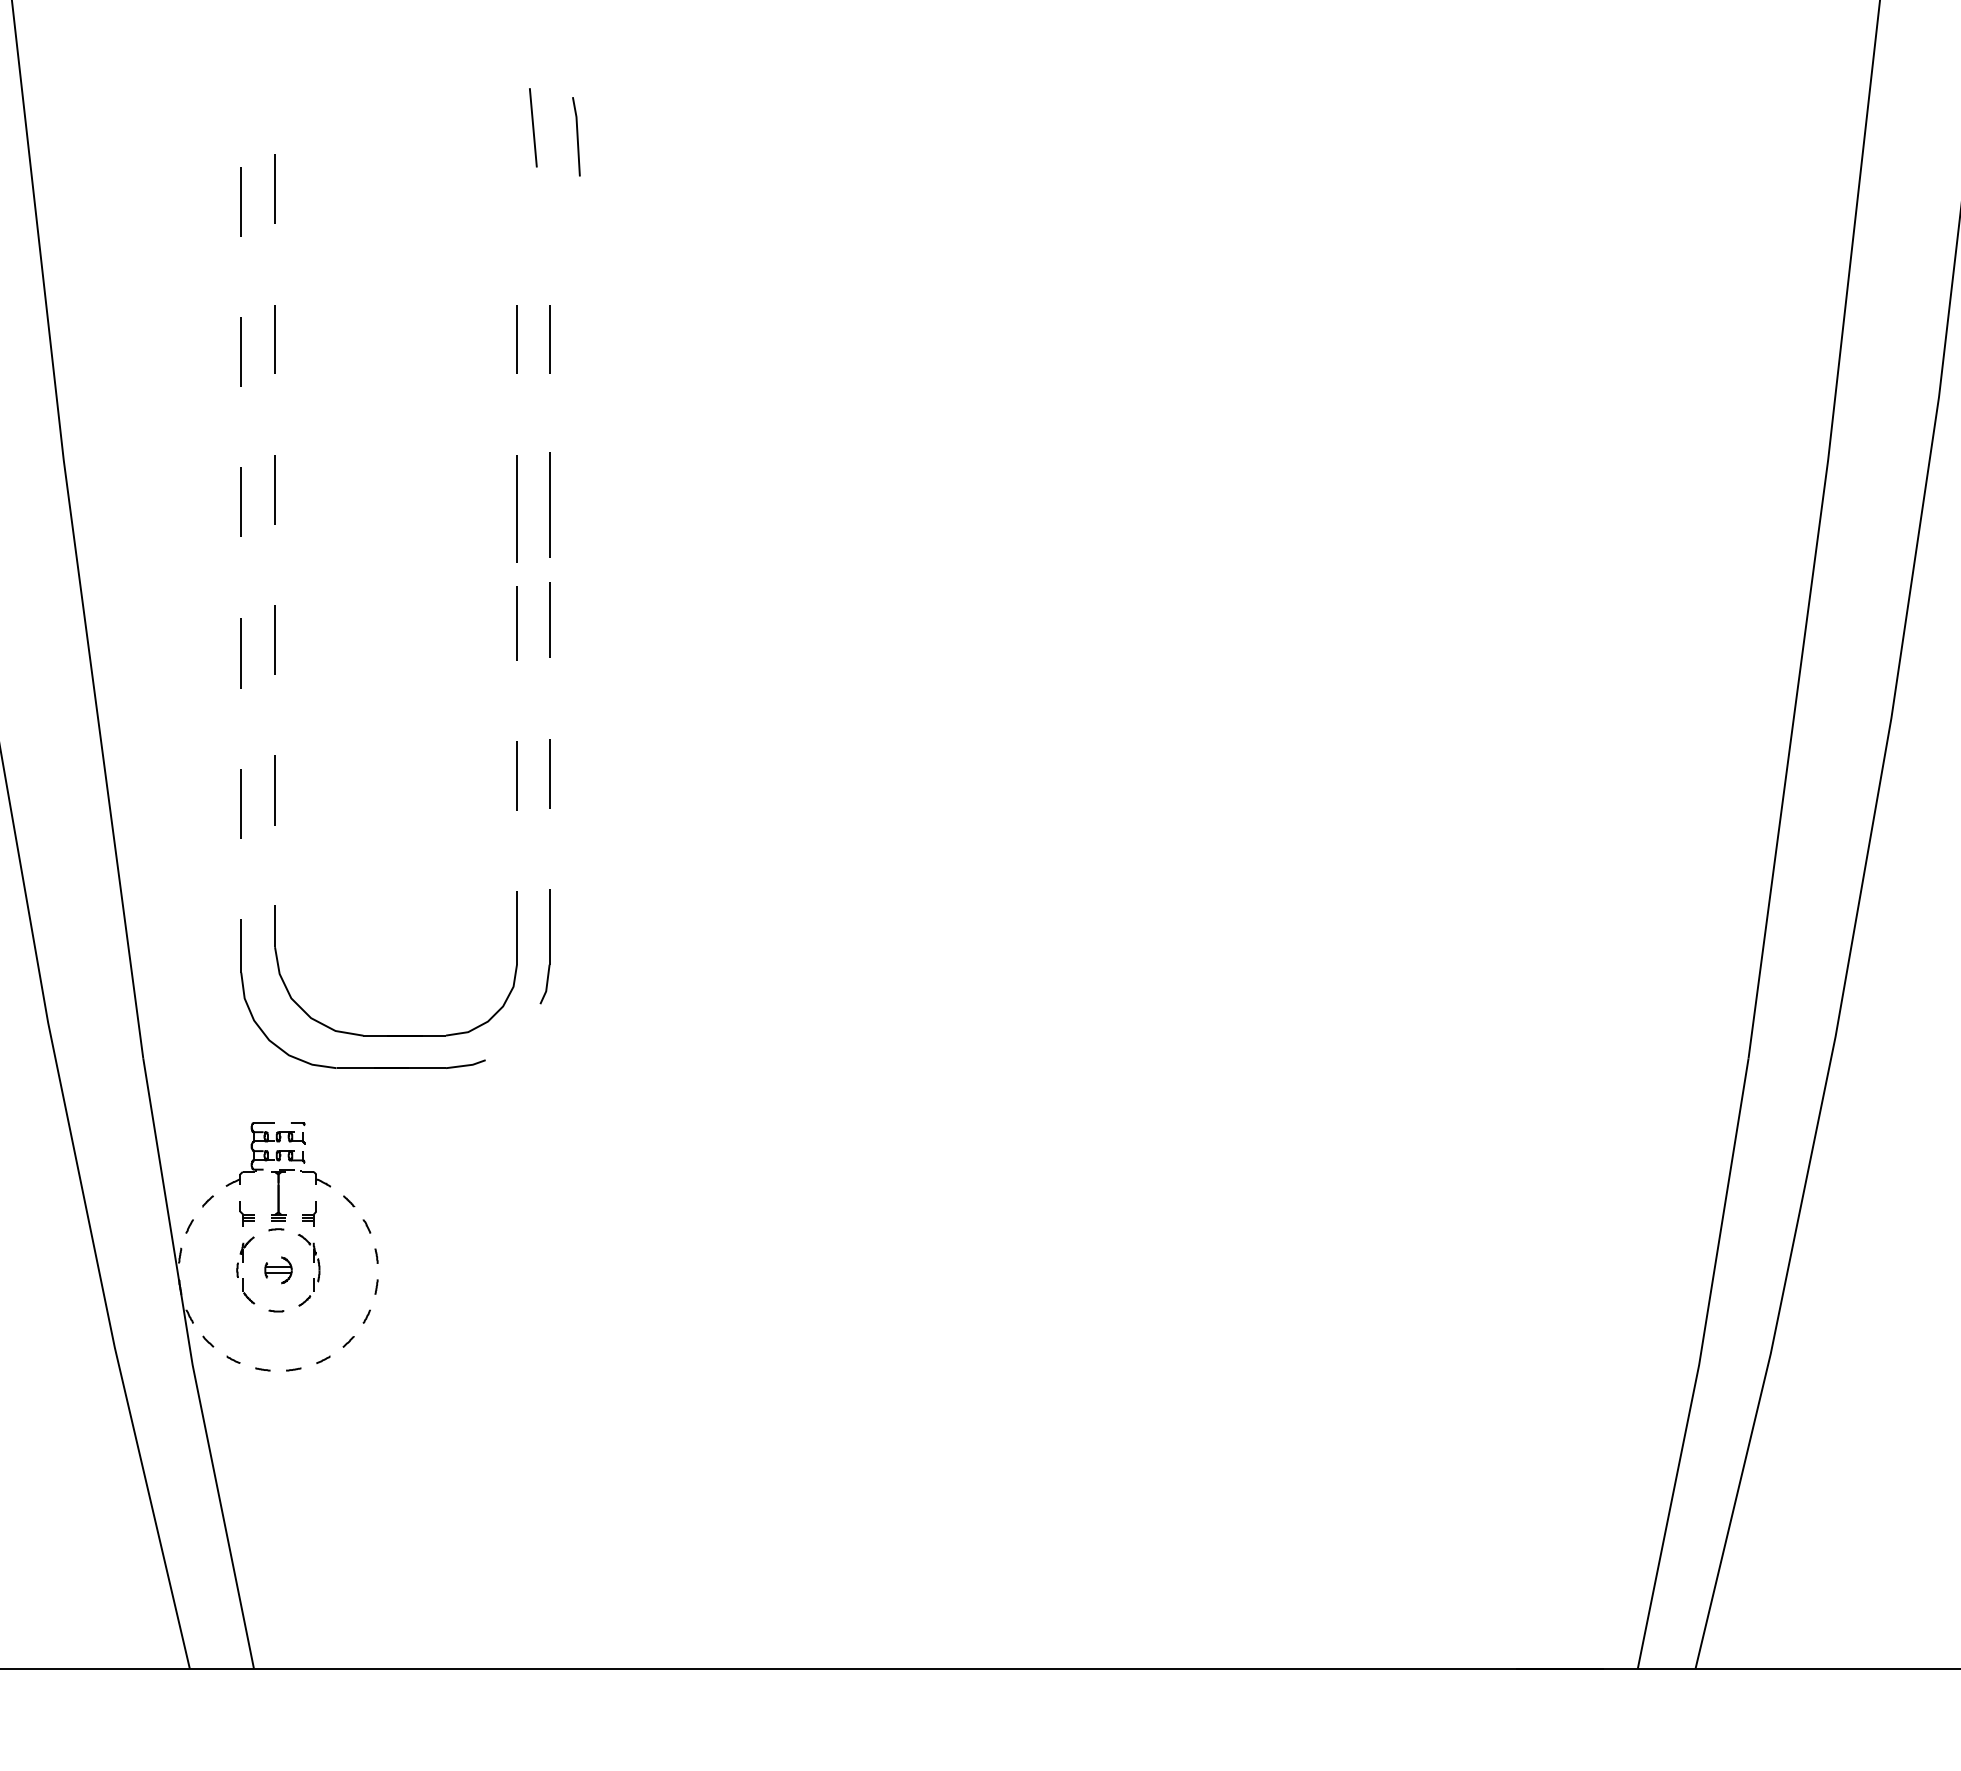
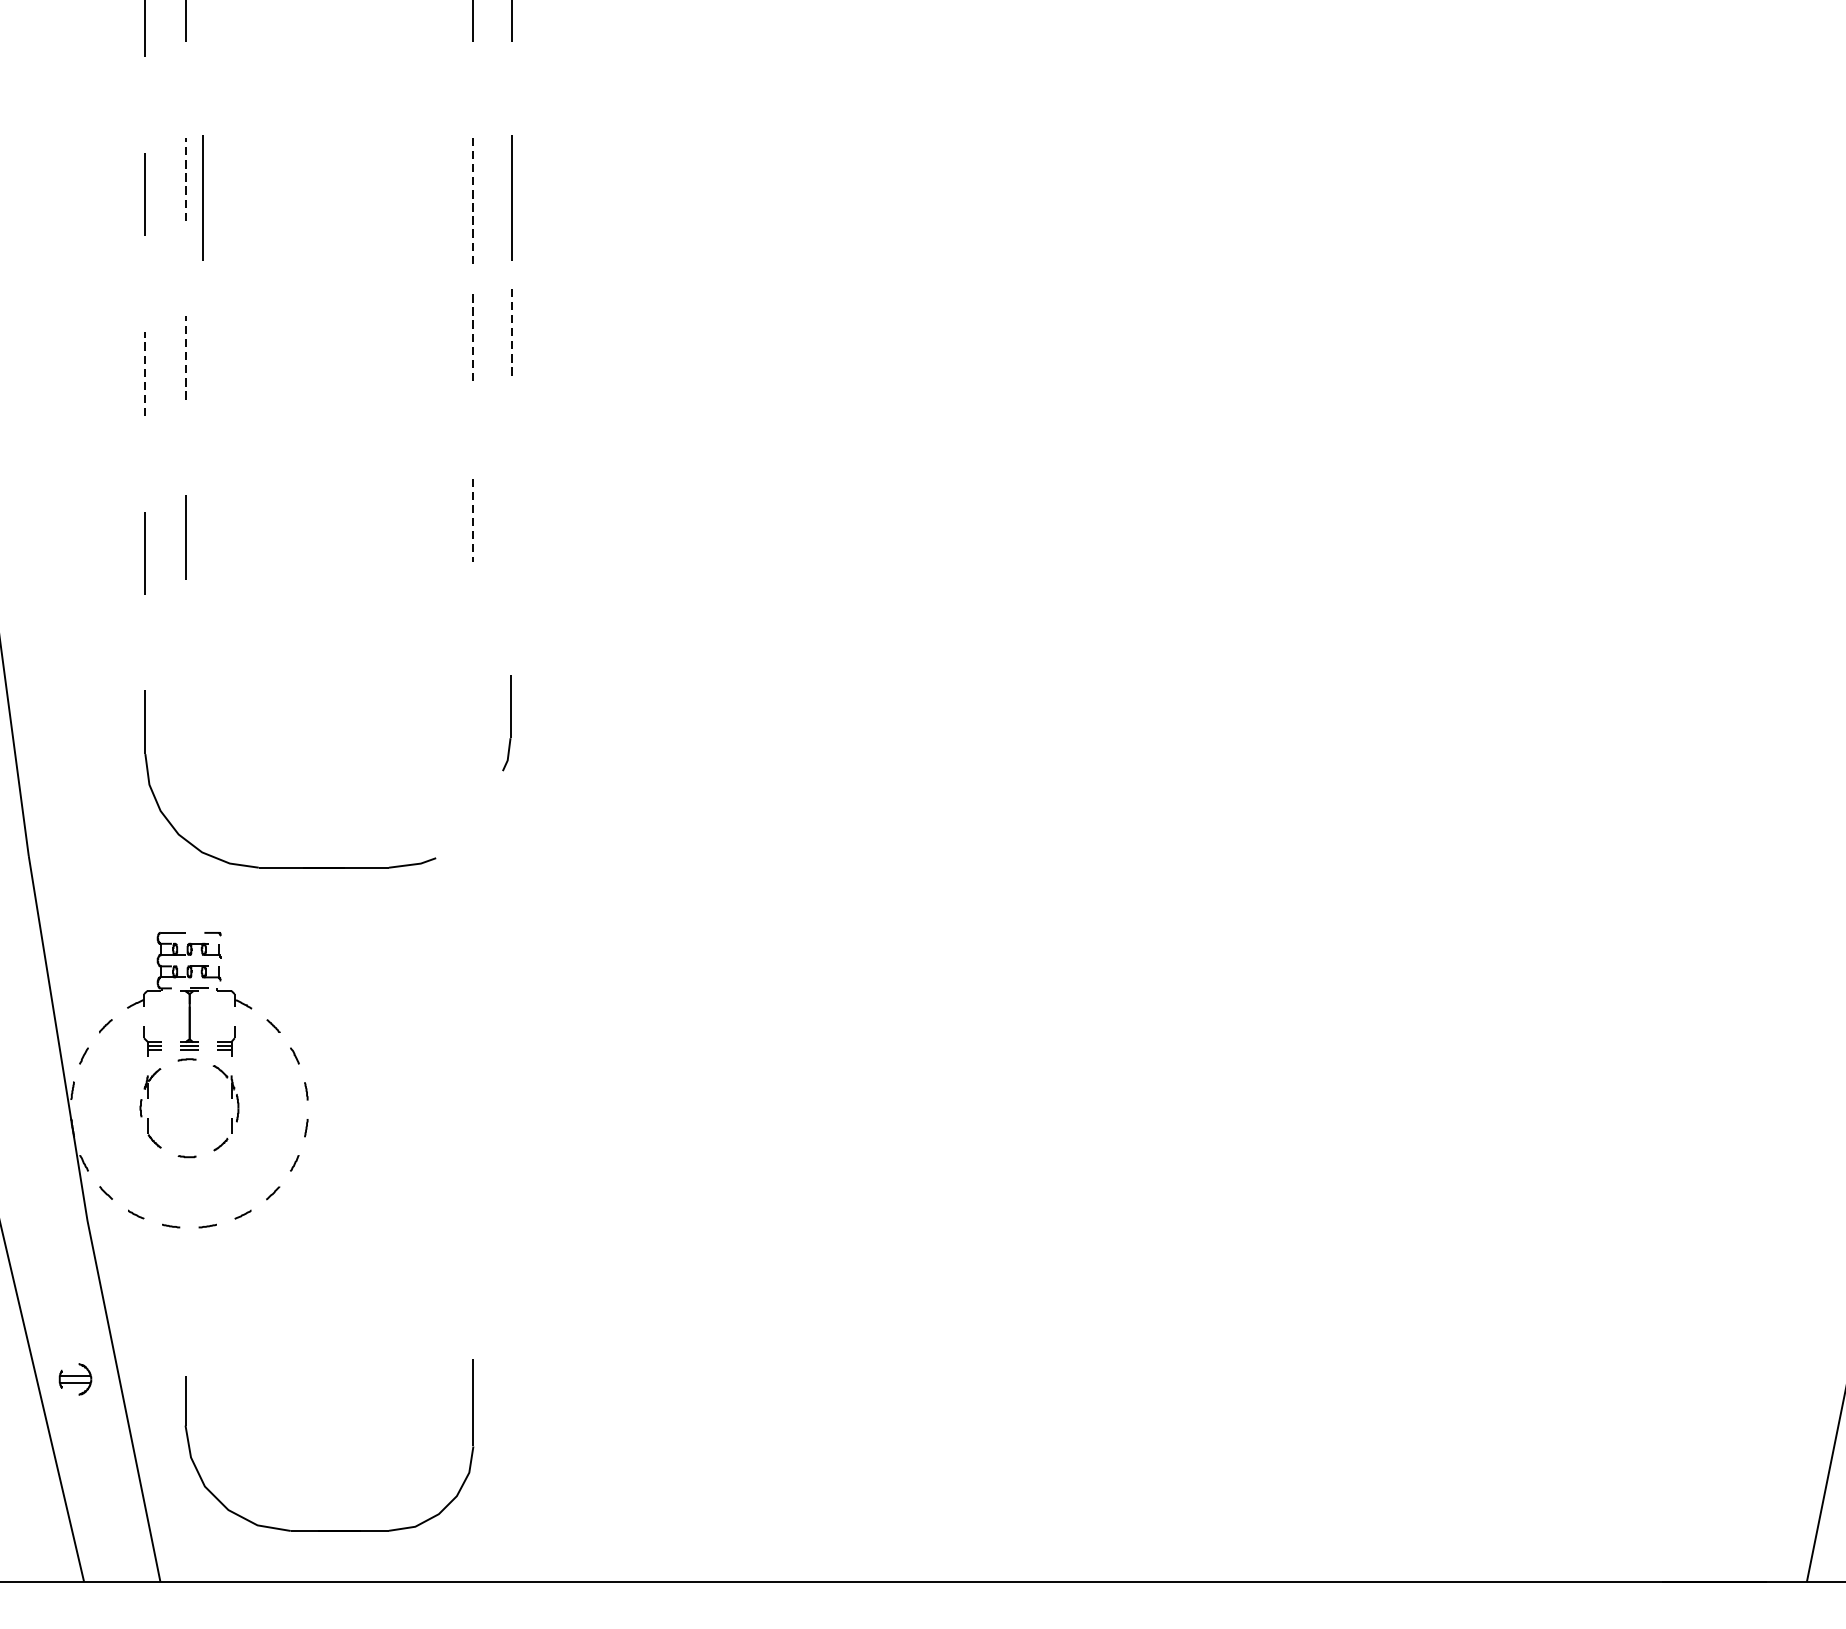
line: (275, 489) -> (186, 179), solid -> dashed
line: (289, 504) -> (202, 197), added
line: (517, 509) -> (473, 203), solid -> dashed
line: (549, 620) -> (512, 335), solid -> dashed
line: (517, 624) -> (473, 339), solid -> dashed
line: (275, 639) -> (186, 357), solid -> dashed
line: (241, 653) -> (145, 374), solid -> dashed
line: (549, 773) -> (512, 517), removed
line: (517, 776) -> (473, 520), solid -> dashed
part: (544, 946) -> (506, 722), size x0.7
part: (395, 1035) -> (328, 1530), moved
part: (278, 1270) -> (75, 1379), moved

